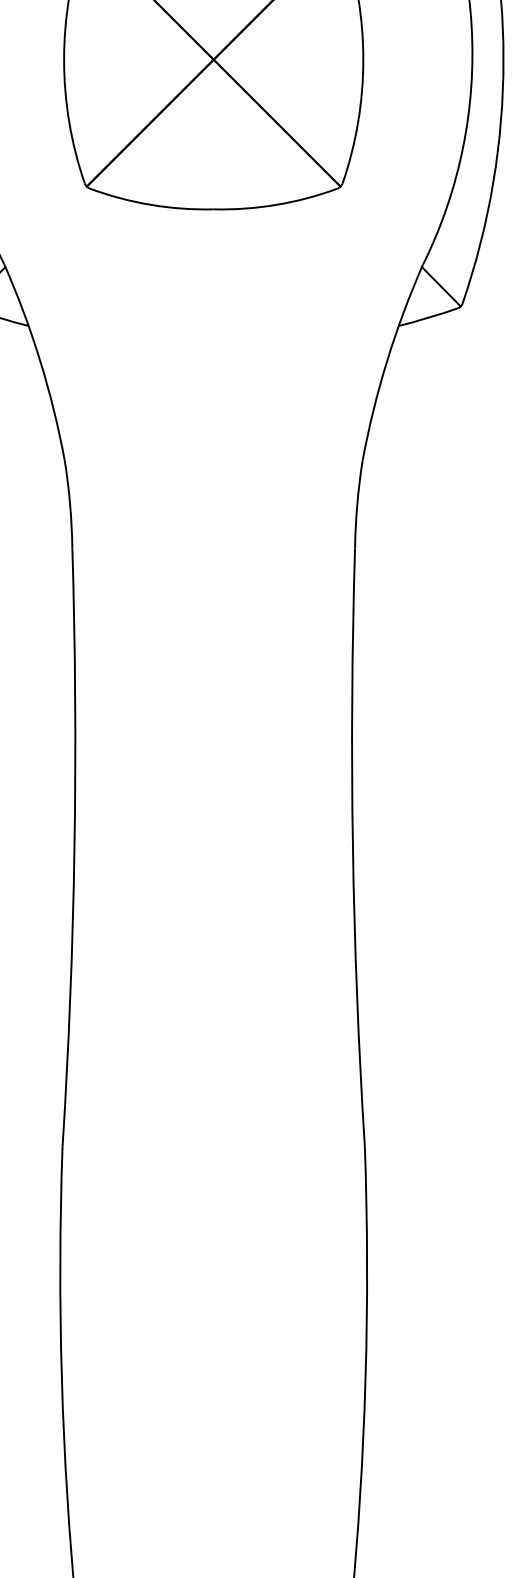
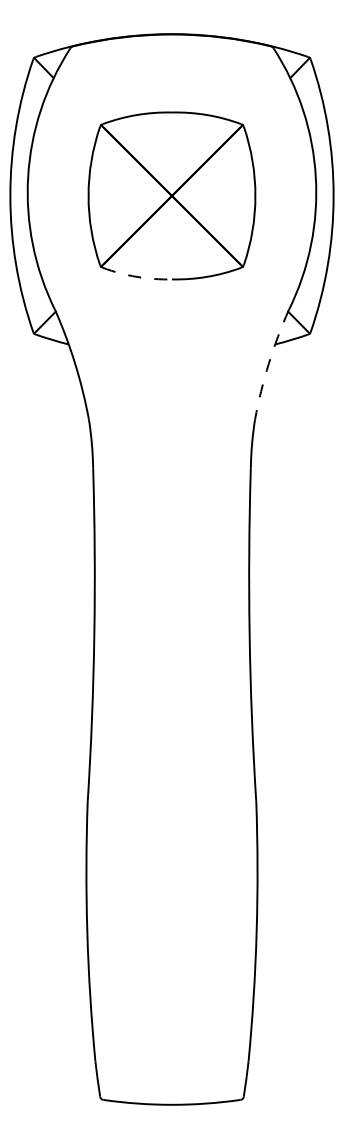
arc: (150, 204) -> (136, 276), solid -> dashed
arc: (386, 360) -> (268, 363), solid -> dashed

